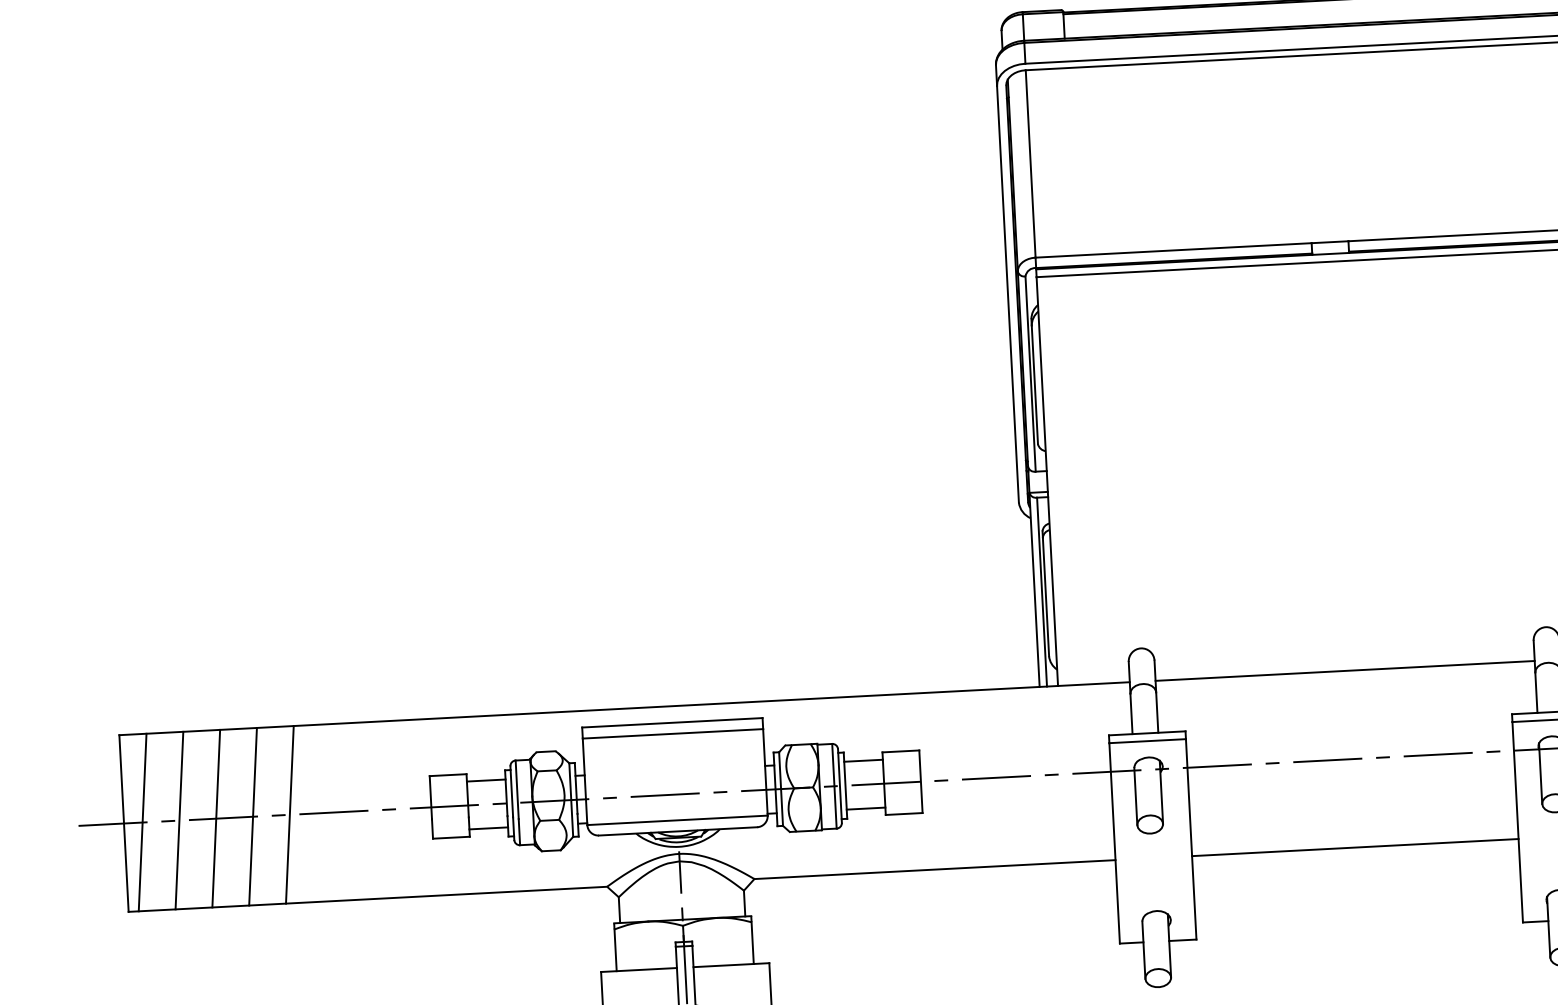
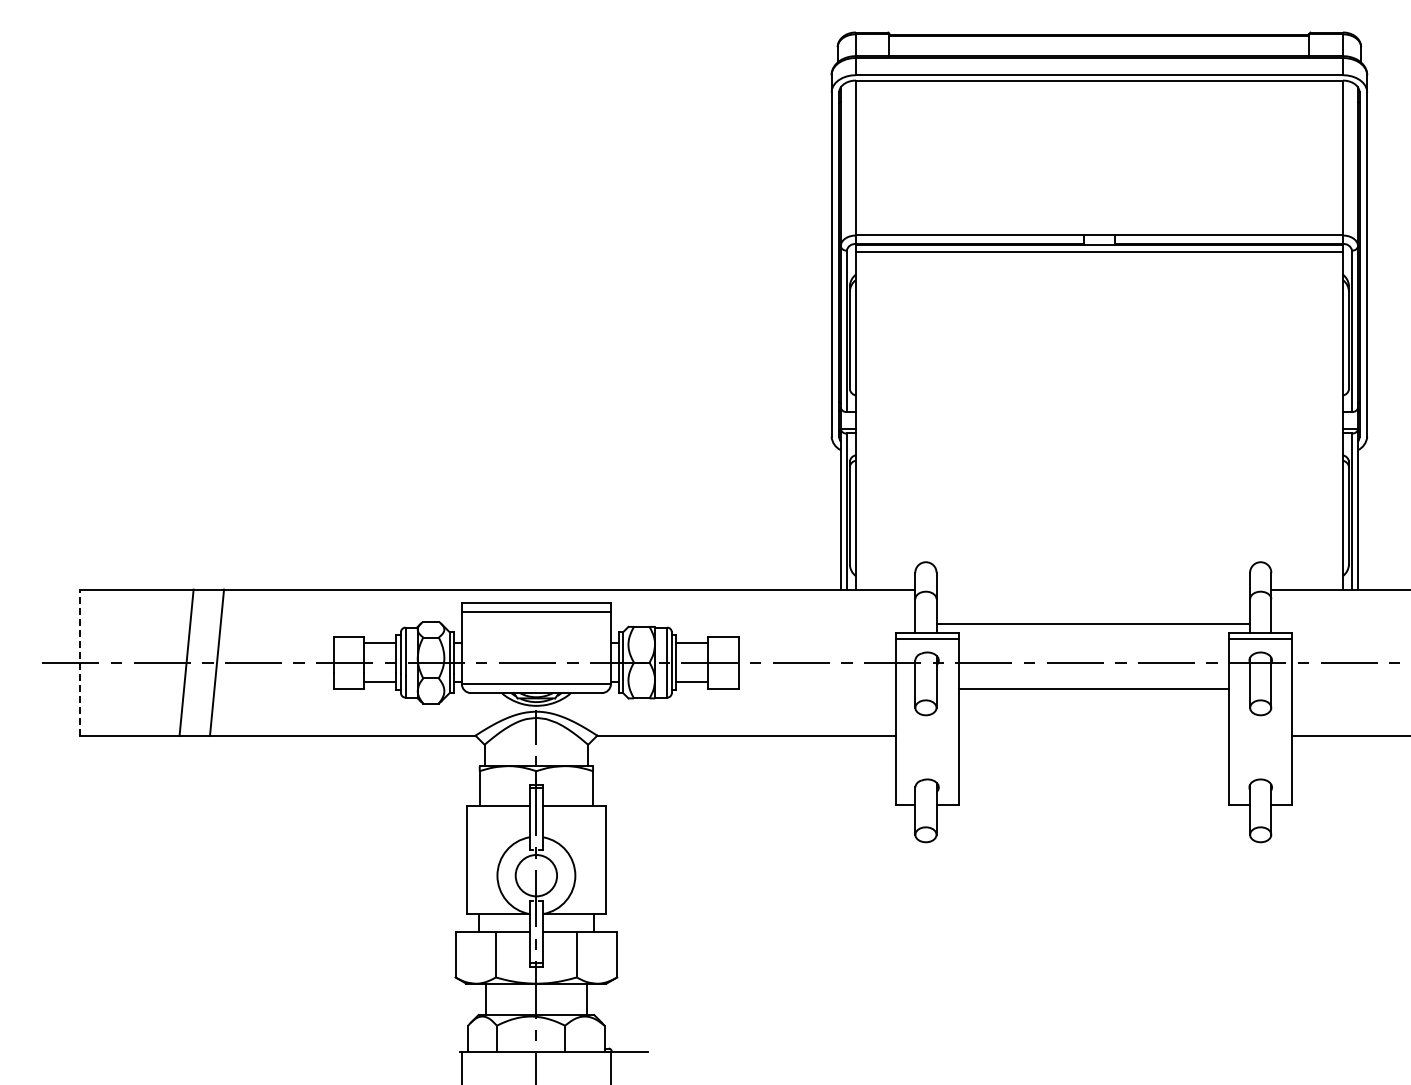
line: (1345, 670) -> (1093, 623), moved
line: (216, 818) -> (156, 662), removed
line: (179, 820) -> (125, 662), removed
line: (142, 822) -> (95, 662), removed
line: (123, 823) -> (79, 662), solid -> dashed
line: (1355, 847) -> (1094, 688), moved

